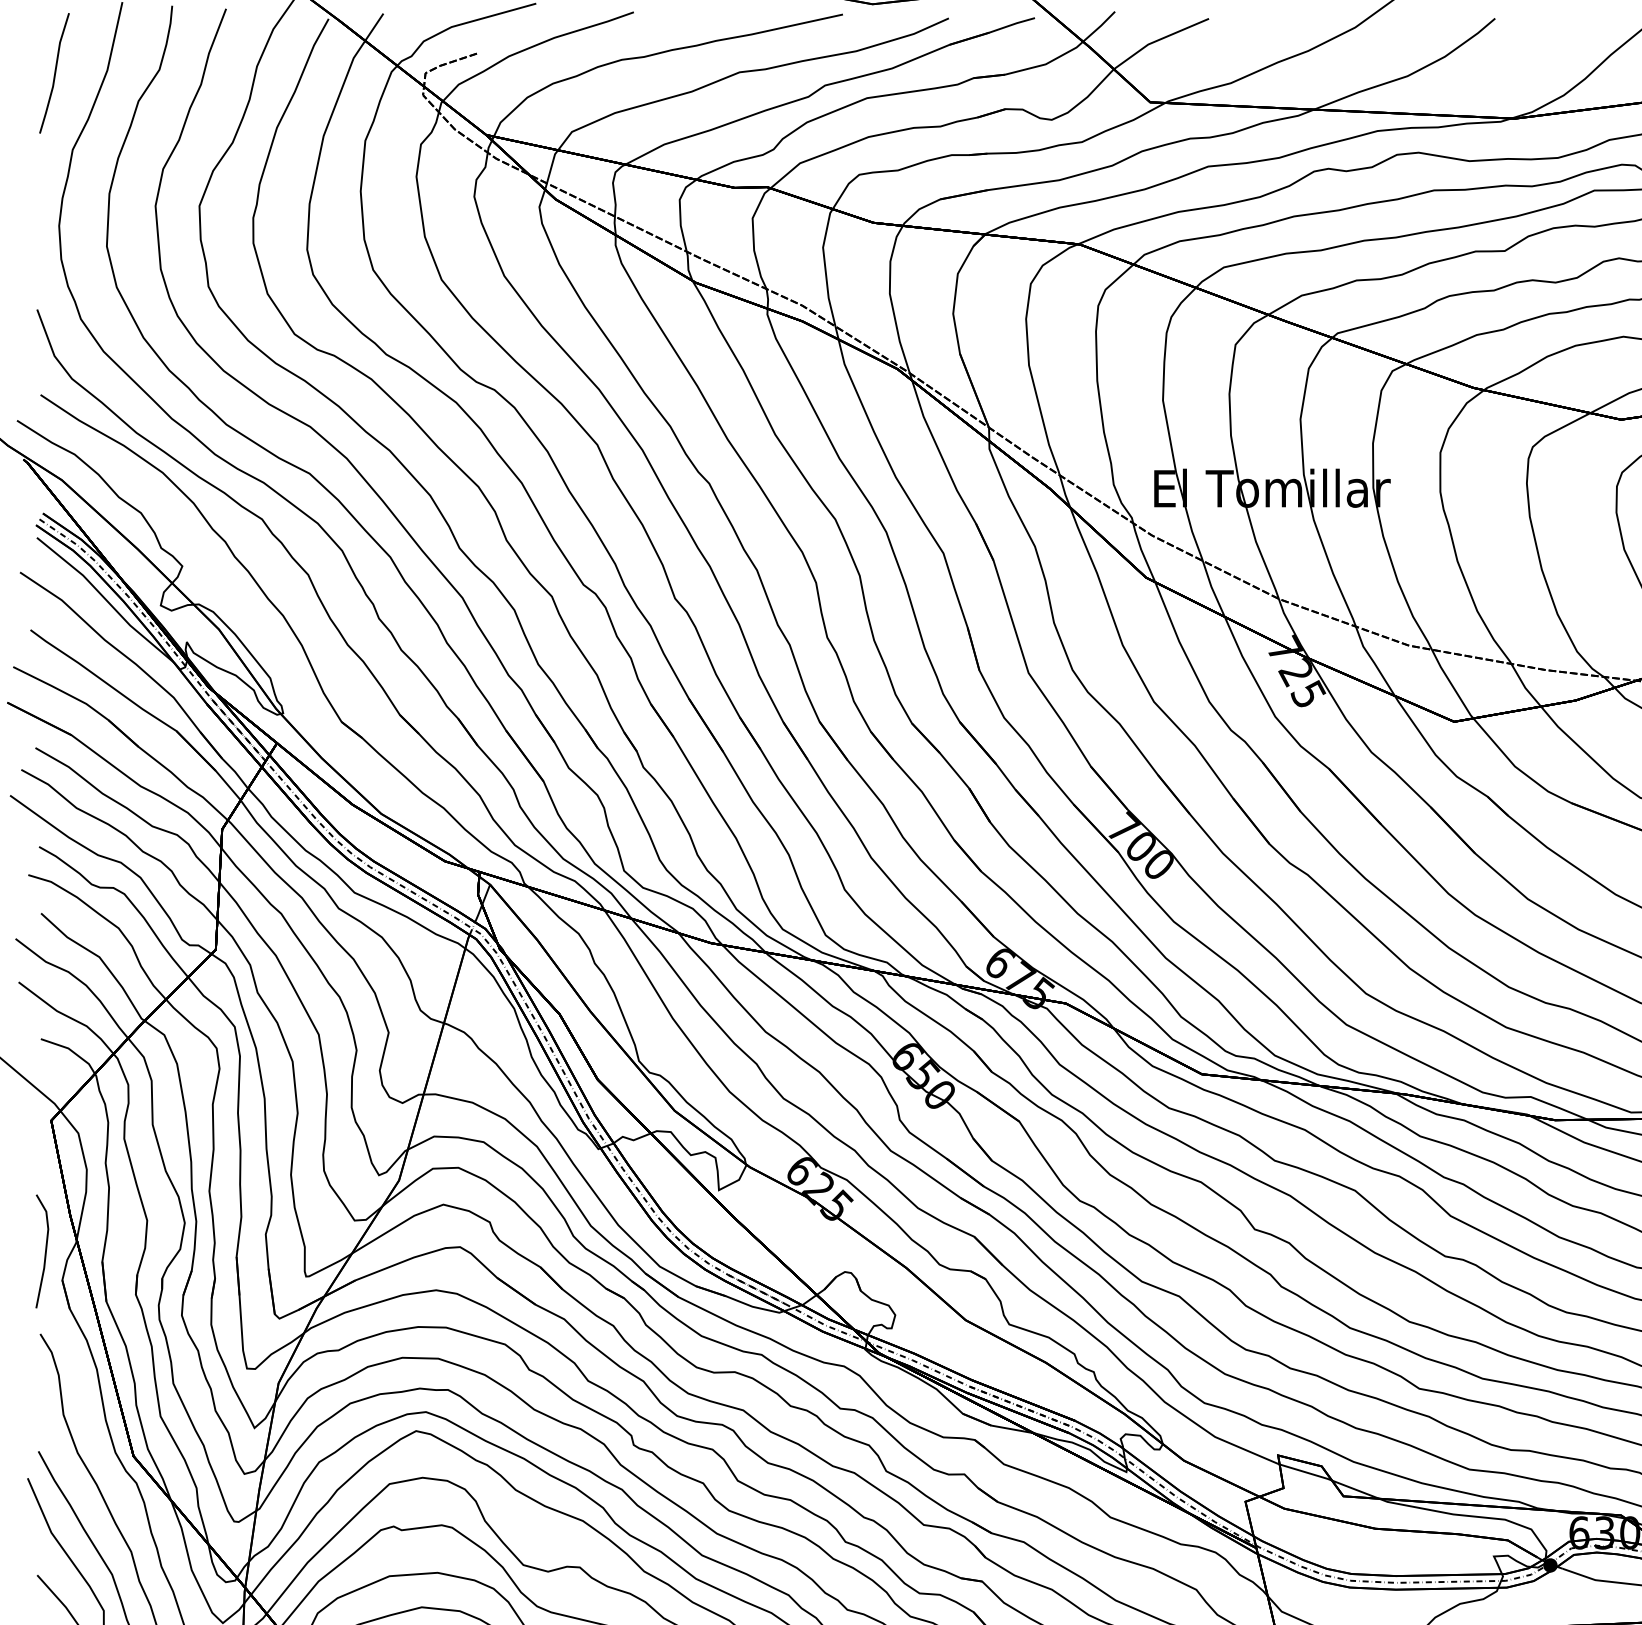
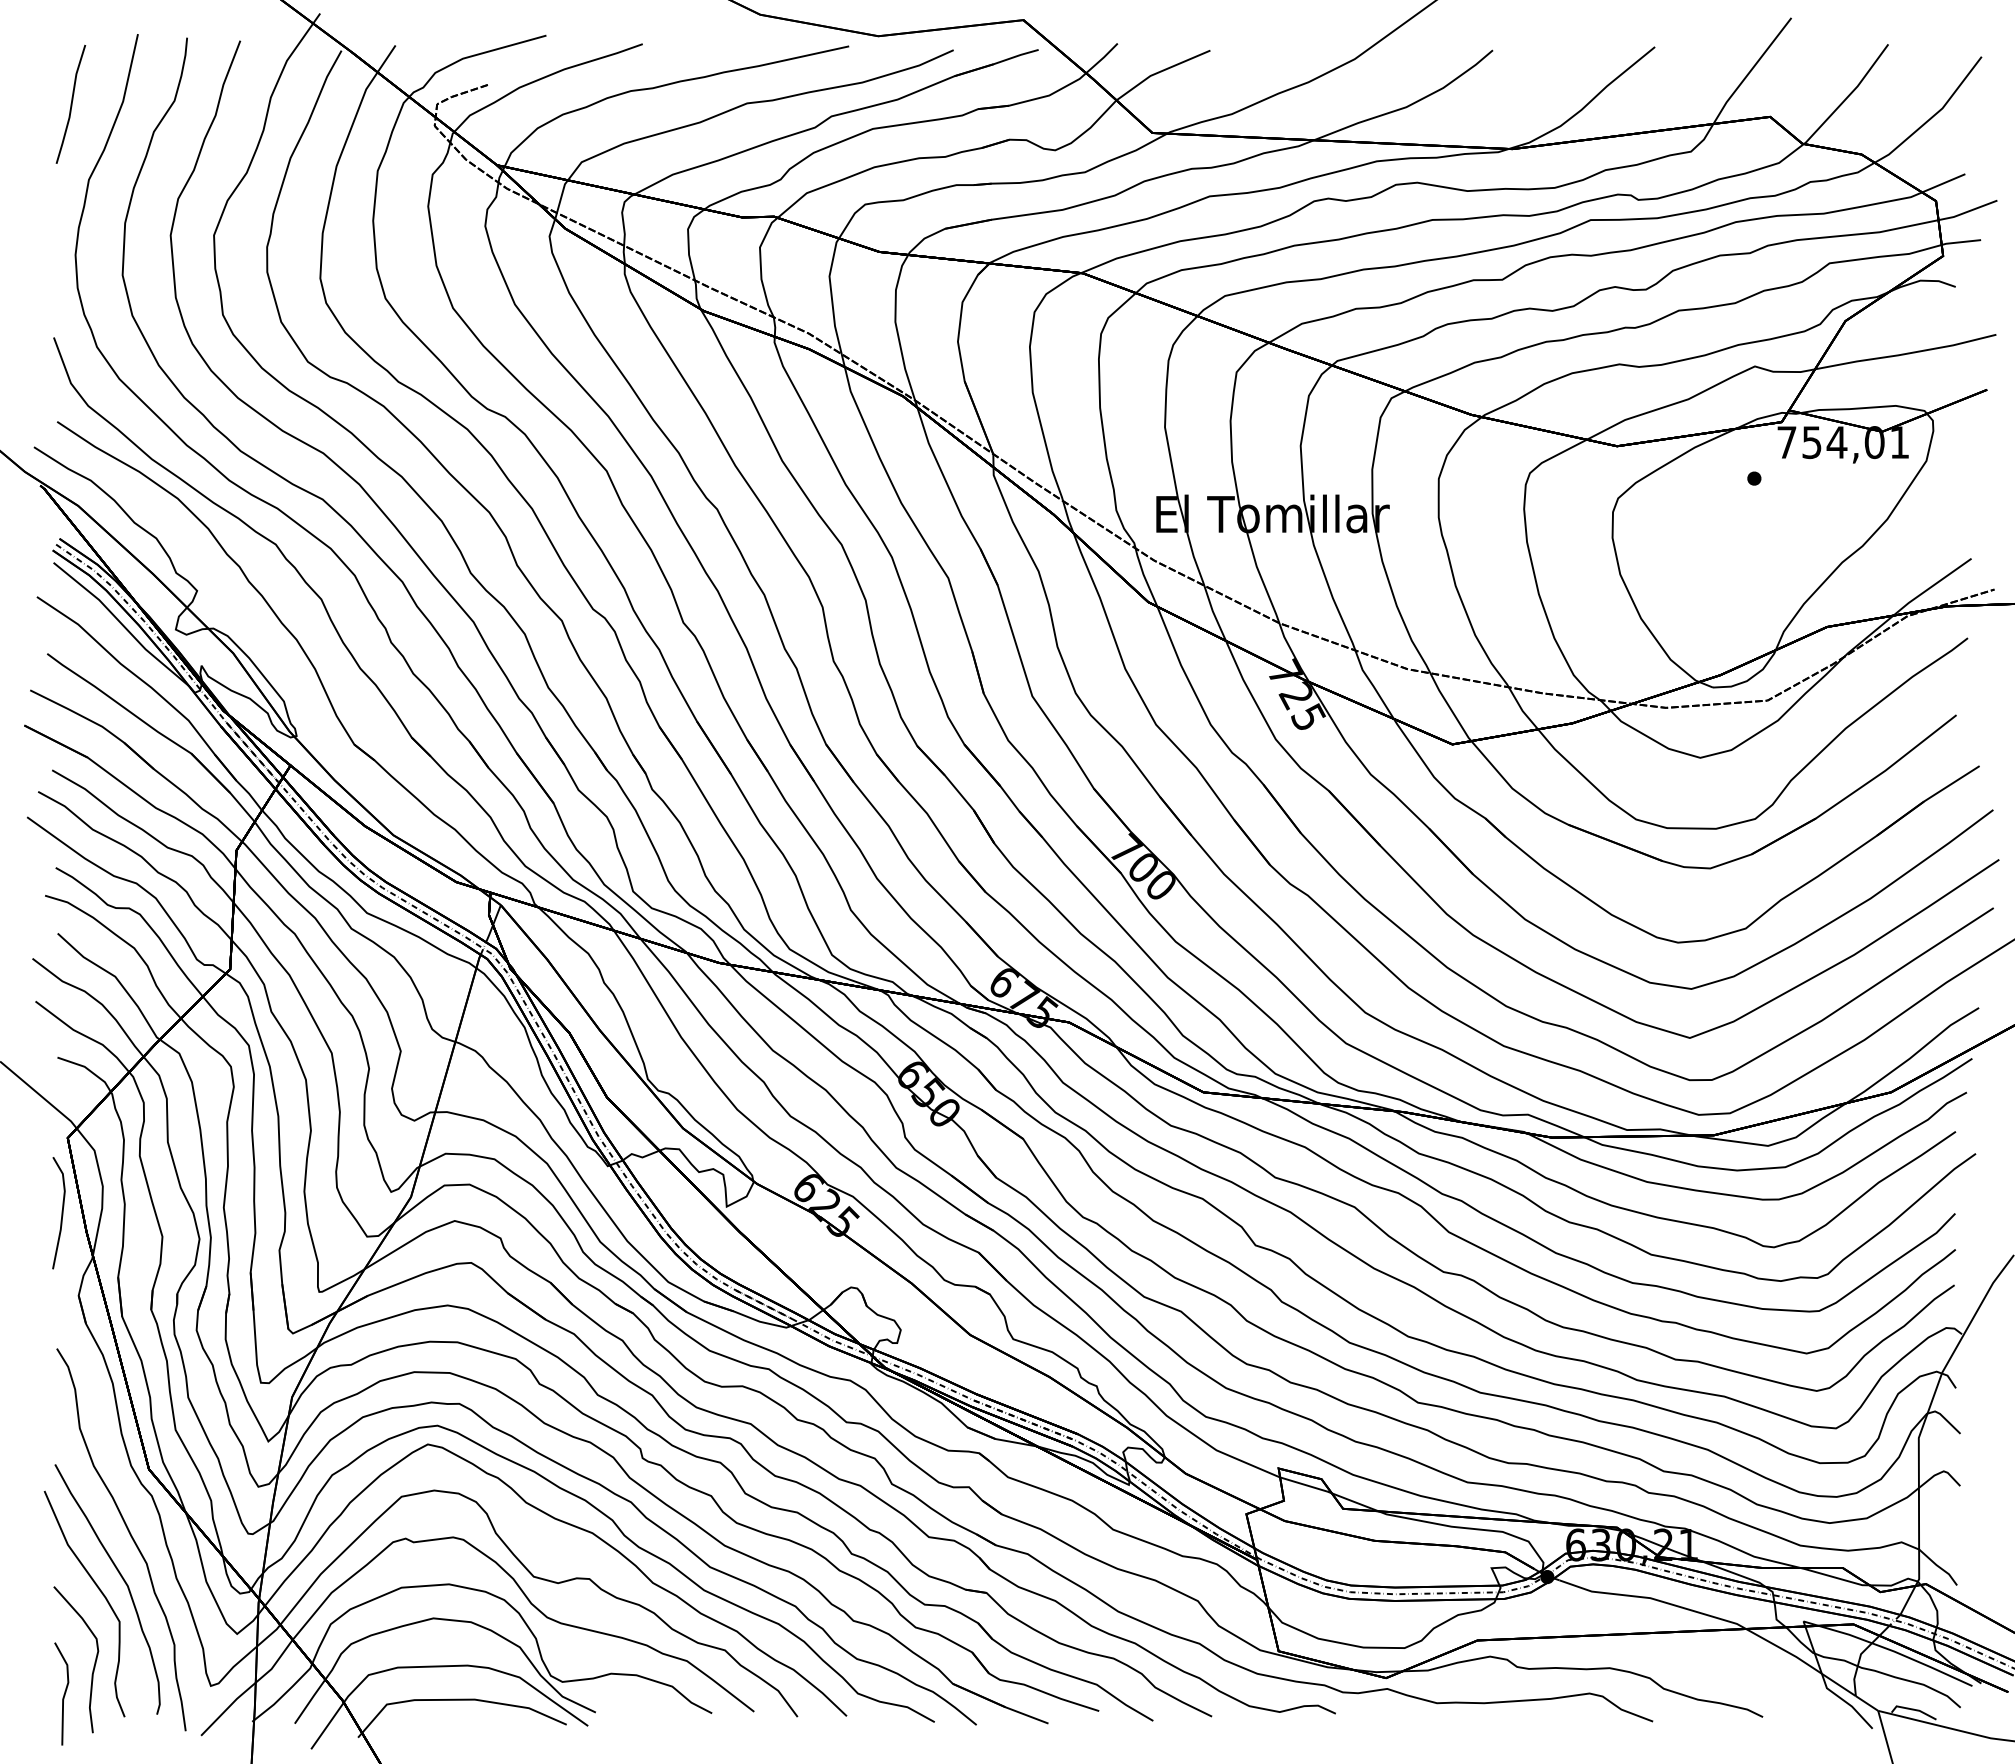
line: (44, 1251) -> (61, 1213), moved

